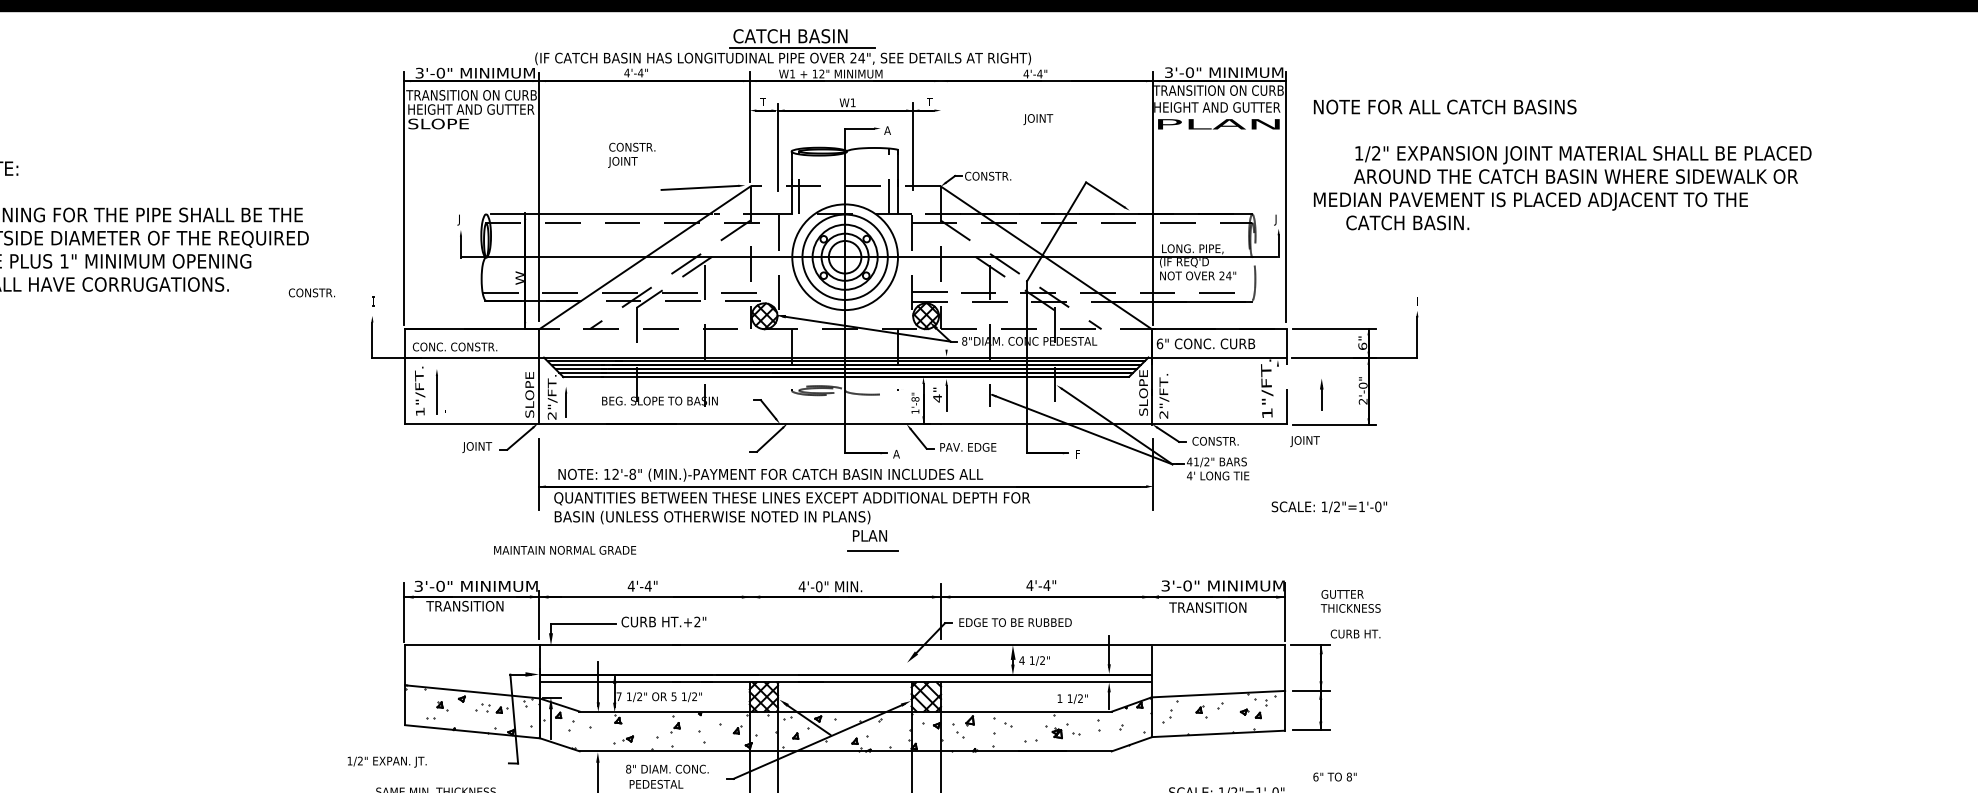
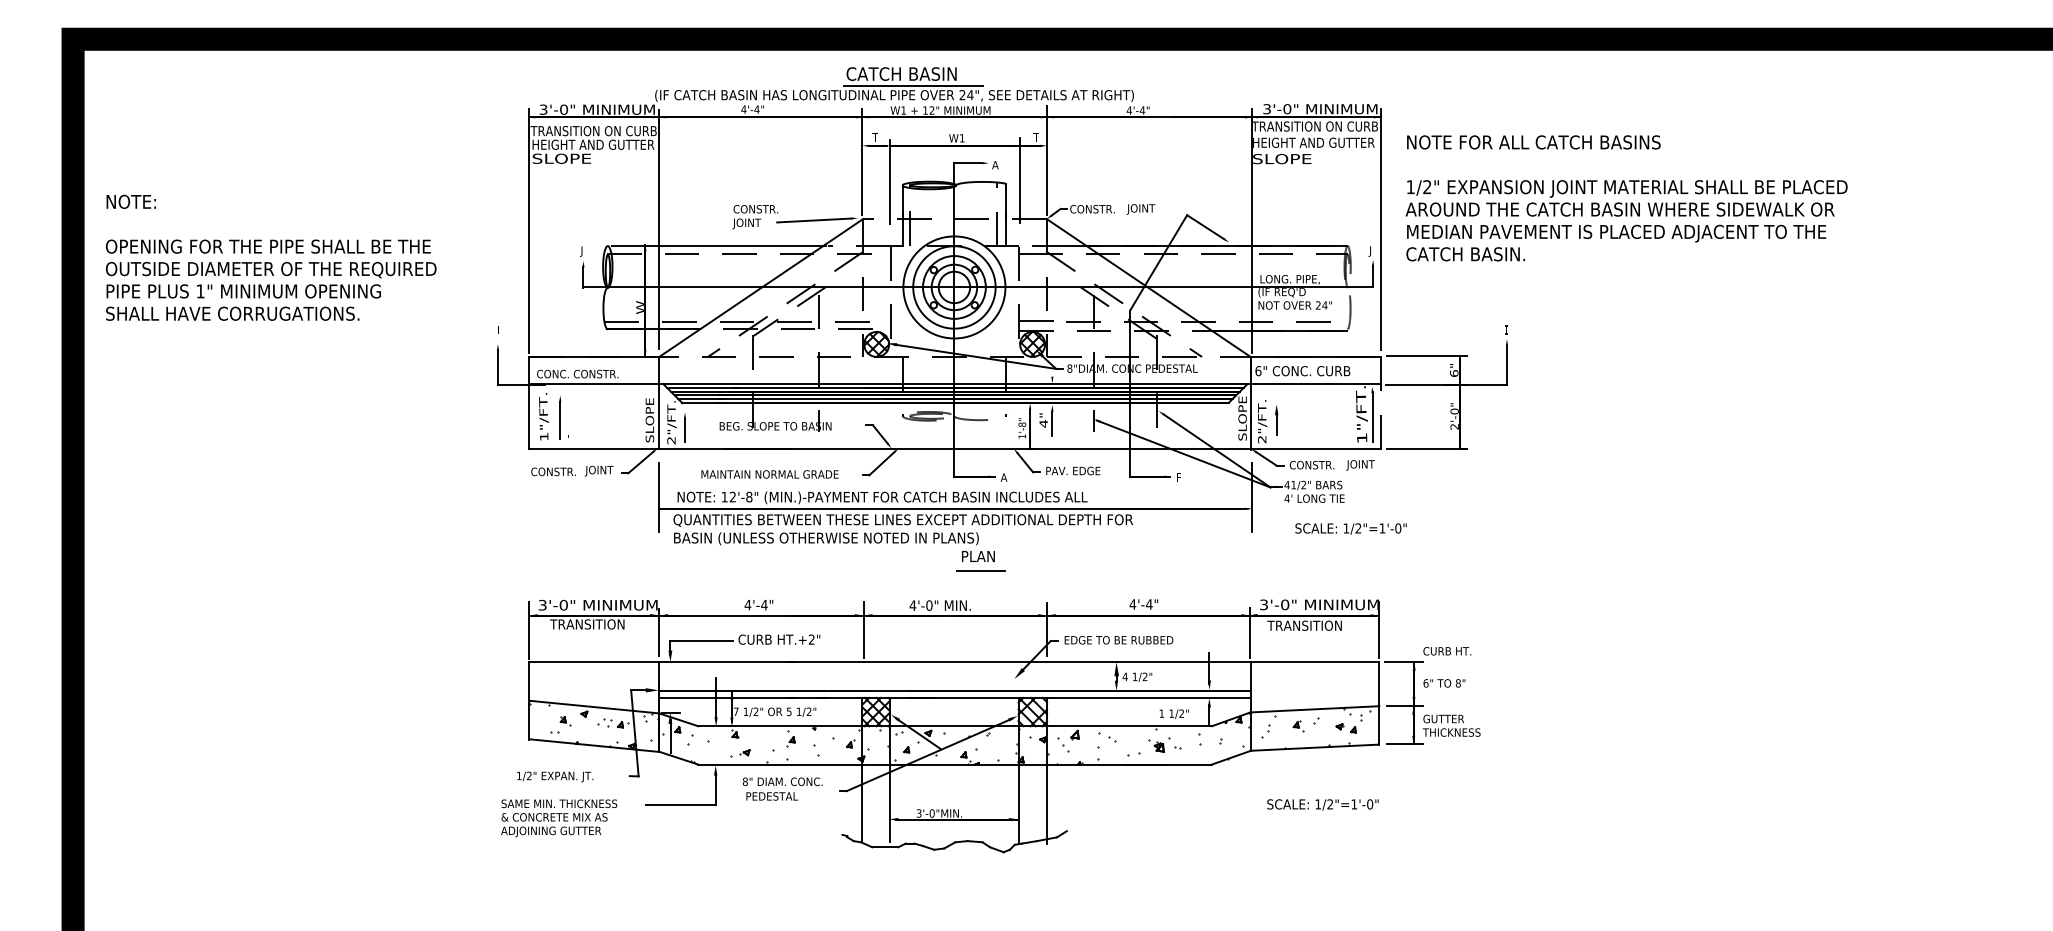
text: (1037, 119) -> (1140, 209), moved
text: (1216, 123) -> (1313, 158), PLAN -> SLOPE
line: (941, 125) -> (1047, 160), added
text: (631, 155) -> (755, 217), moved
text: (1582, 165) -> (1626, 198), moved
text: (1407, 223) -> (1465, 254), moved
text: (311, 292) -> (553, 471), moved
line: (1278, 391) -> (1372, 417), added
part: (1321, 395) -> (1276, 420), moved
text: (1305, 441) -> (1360, 465), moved
text: (1328, 506) -> (1350, 528), moved
text: (564, 550) -> (769, 474), moved
text: (1350, 601) -> (1451, 725), moved
line: (750, 611) -> (863, 629), added
line: (1151, 614) -> (1250, 632), added
text: (387, 761) -> (555, 776), moved
text: (1335, 777) -> (1444, 683), moved

